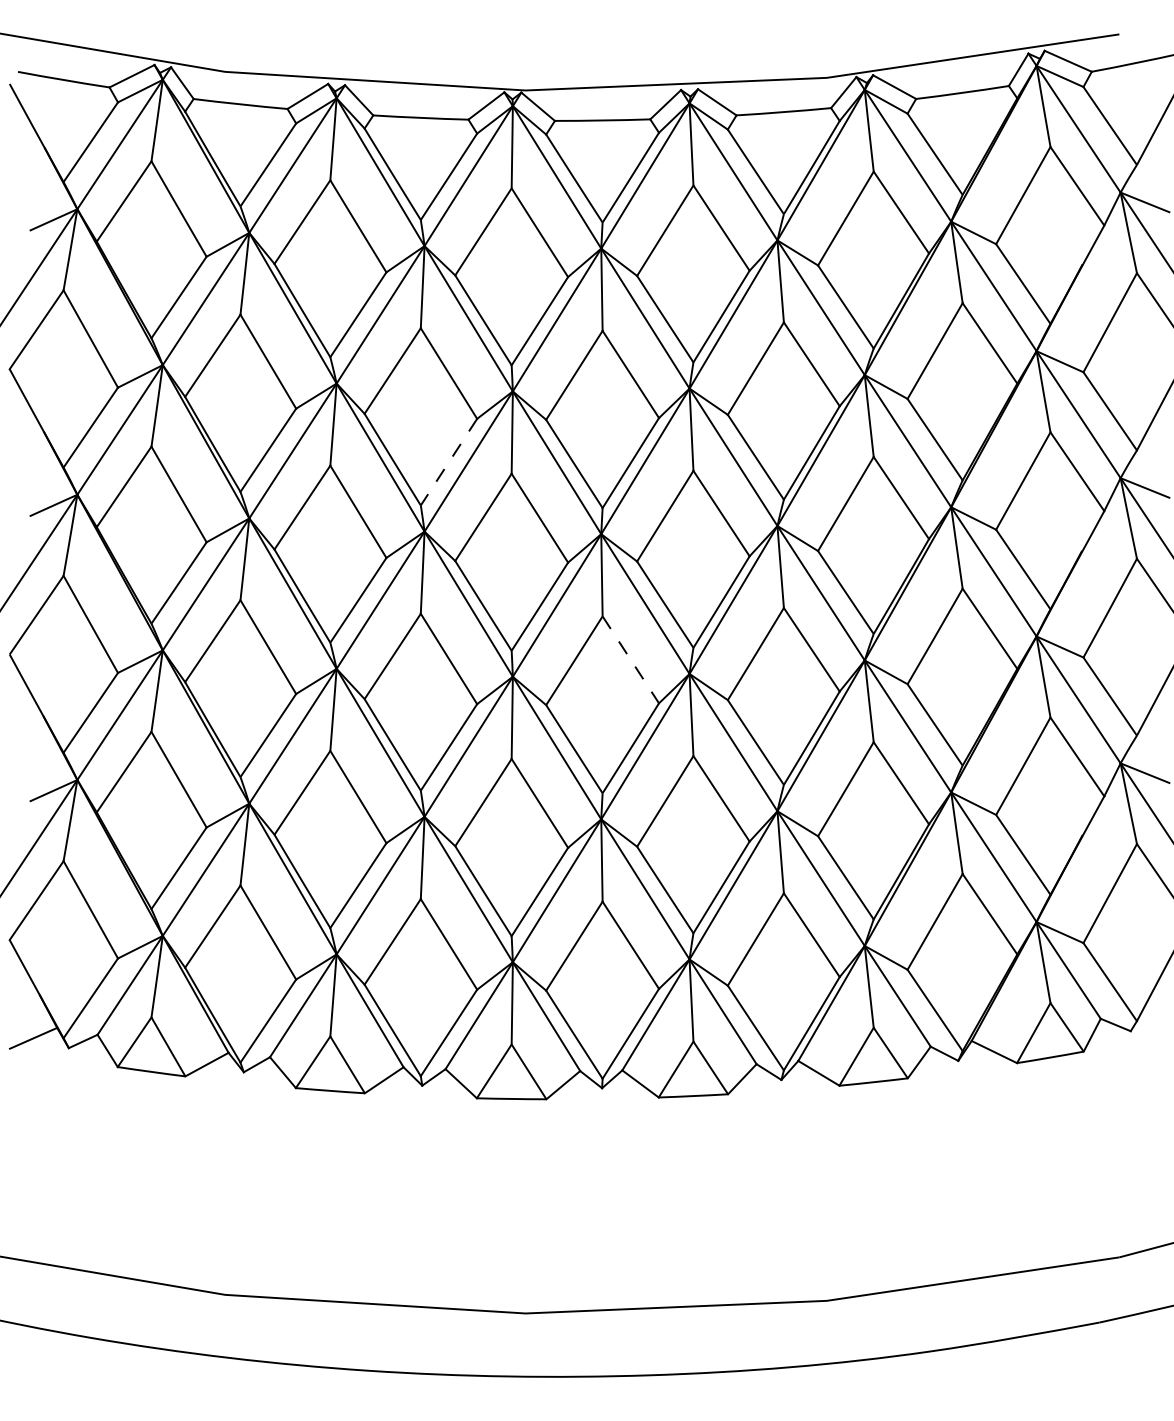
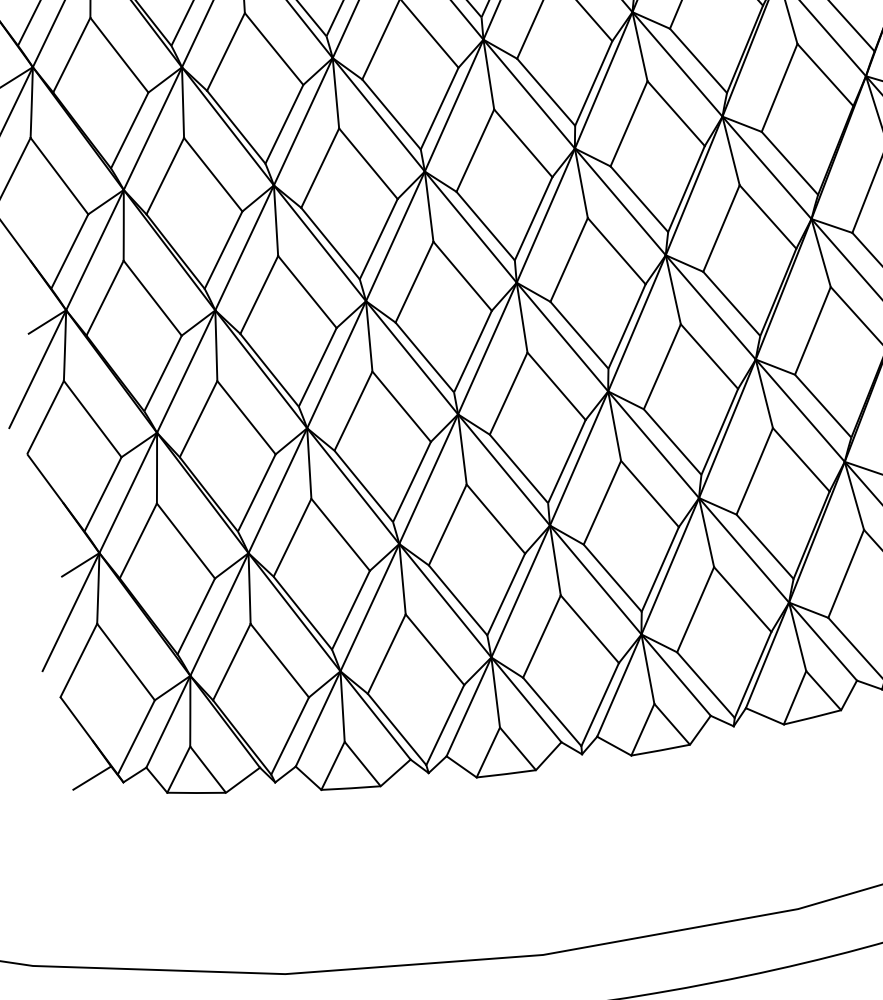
line: (448, 462) -> (378, 239), dashed -> solid
line: (630, 659) -> (556, 386), dashed -> solid

